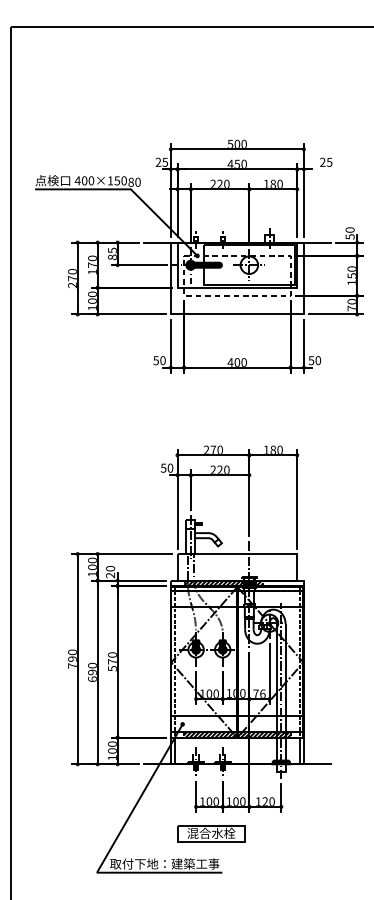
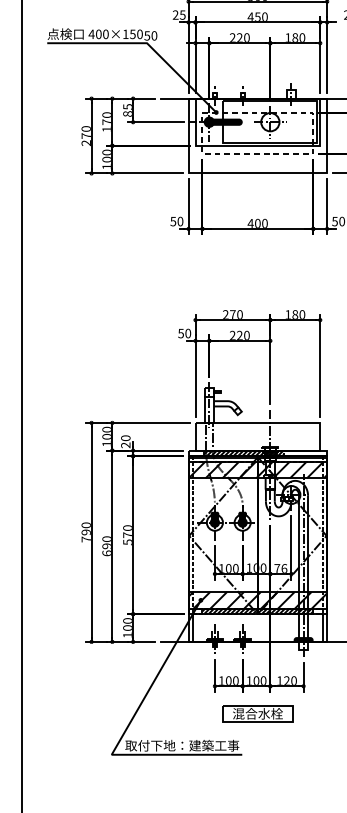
text: (130, 181) -> (146, 35), 80 -> 50
hatch: (236, 599) -> (256, 470), added
hatch: (236, 724) -> (256, 600), added
part: (211, 833) -> (258, 713), moved

